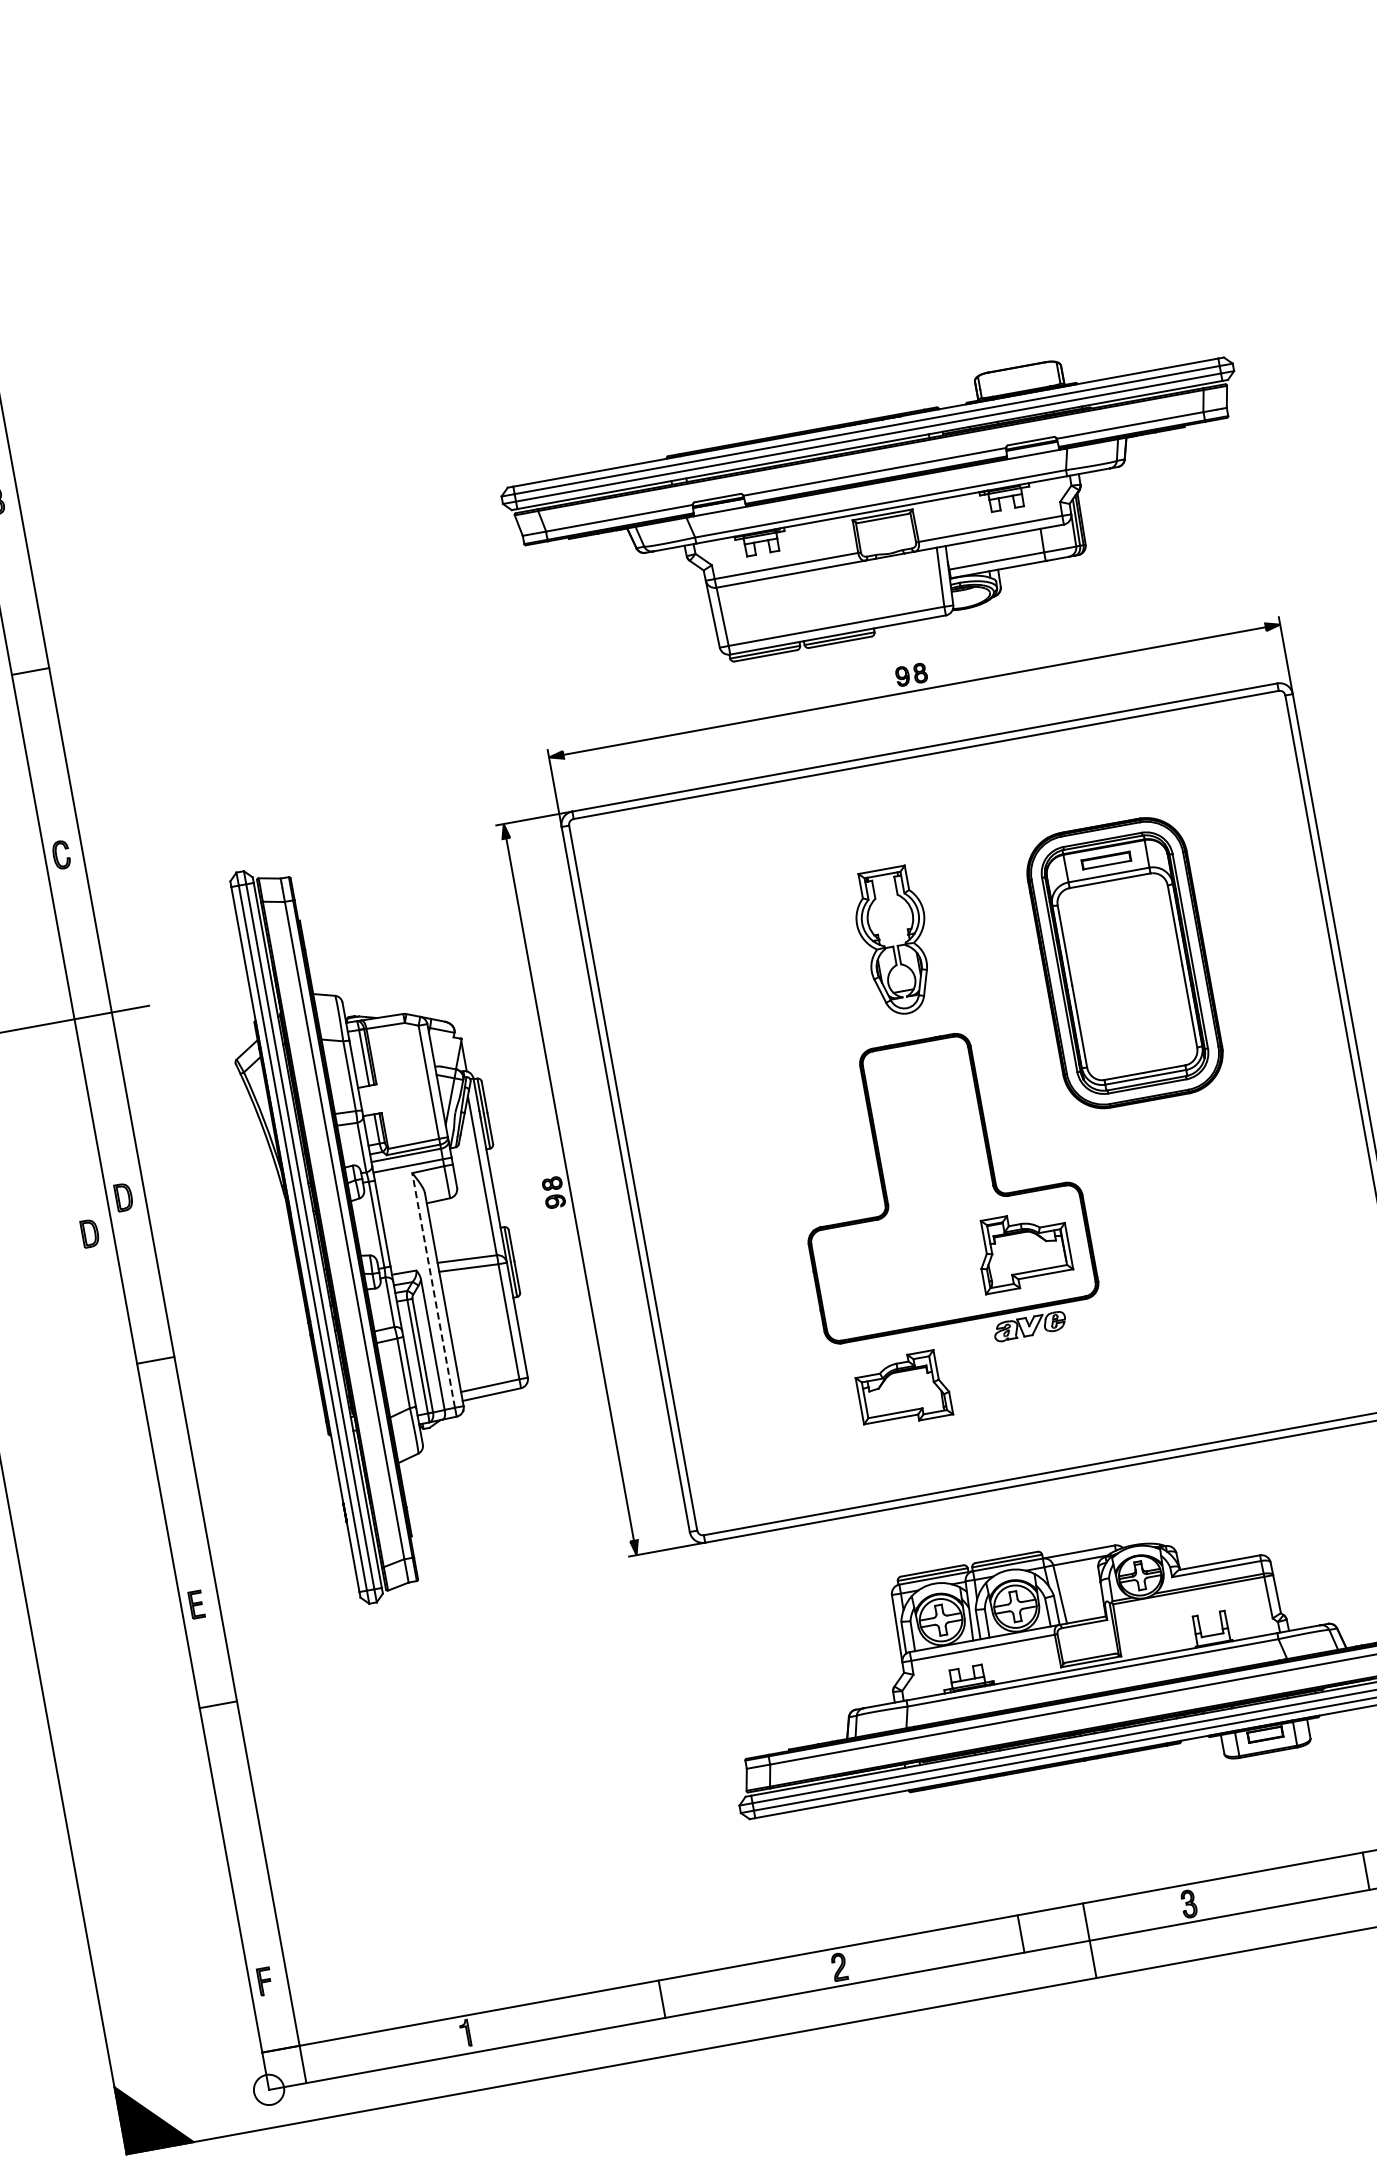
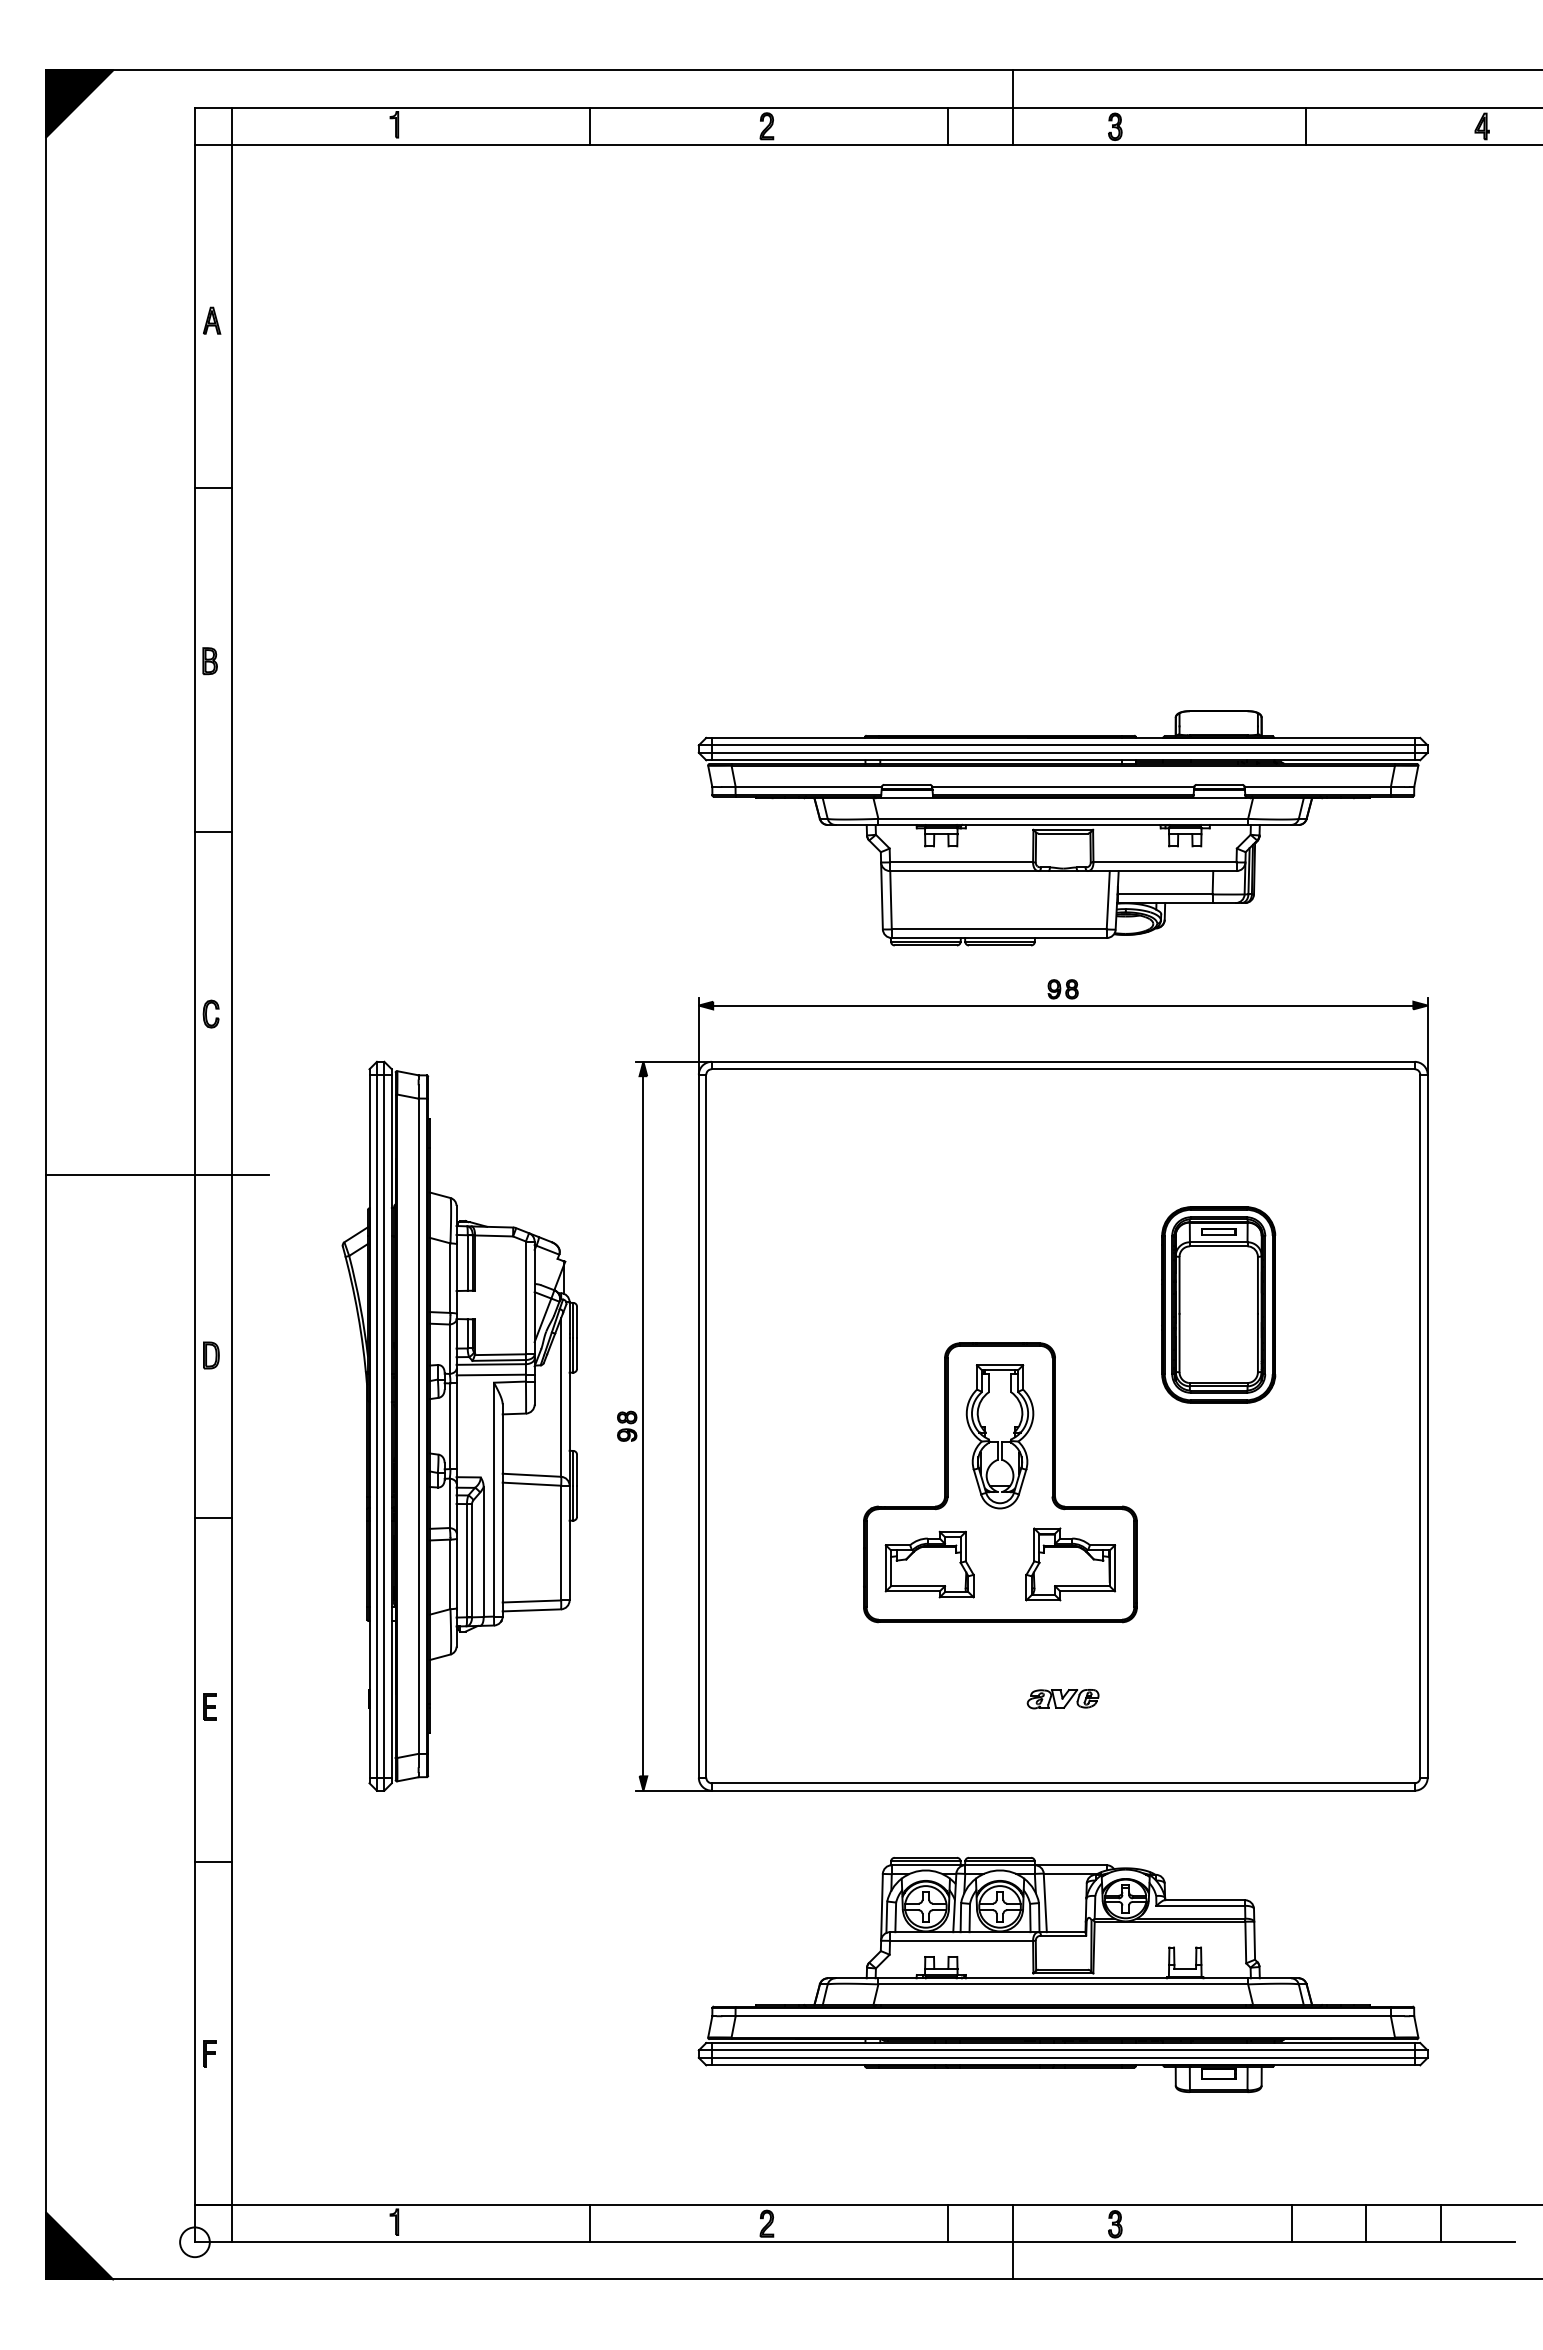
part: (894, 941) -> (999, 1436), moved
part: (1124, 962) -> (1218, 1304), size x0.71
part: (90, 1233) -> (172, 1384), removed
line: (433, 1290) -> (493, 1499), dashed -> solid
part: (1029, 1327) -> (1062, 1699), moved
part: (902, 1389) -> (929, 1564), moved
part: (195, 1603) -> (209, 1706), moved
part: (264, 1981) -> (209, 2053), moved

